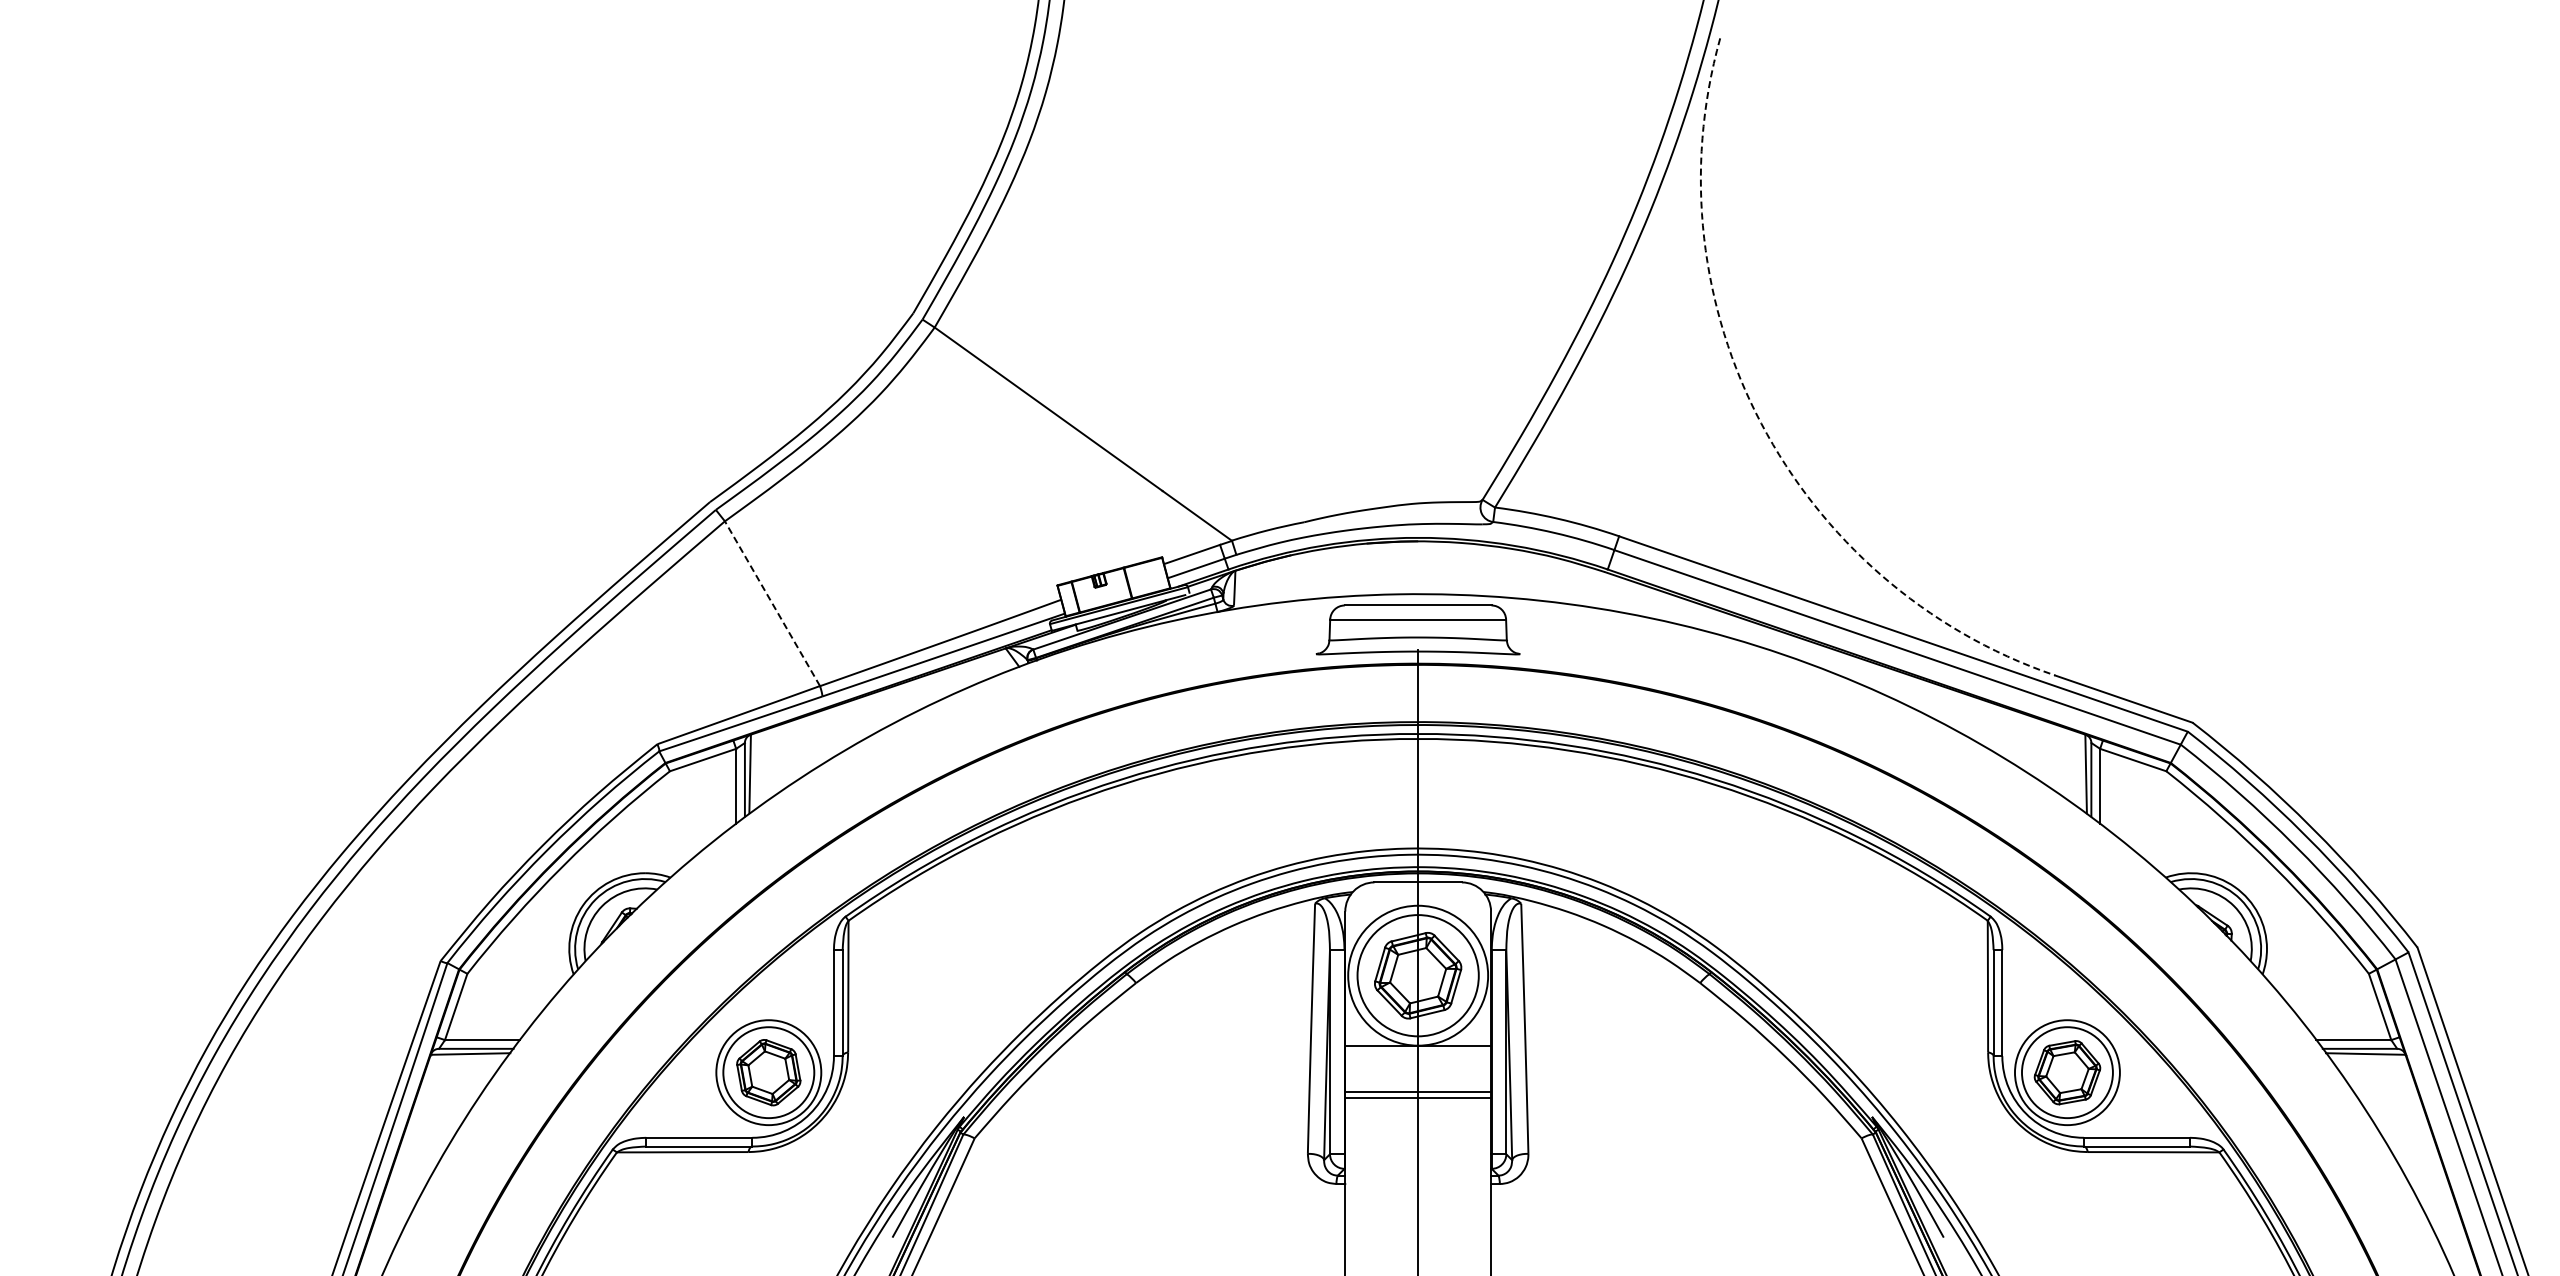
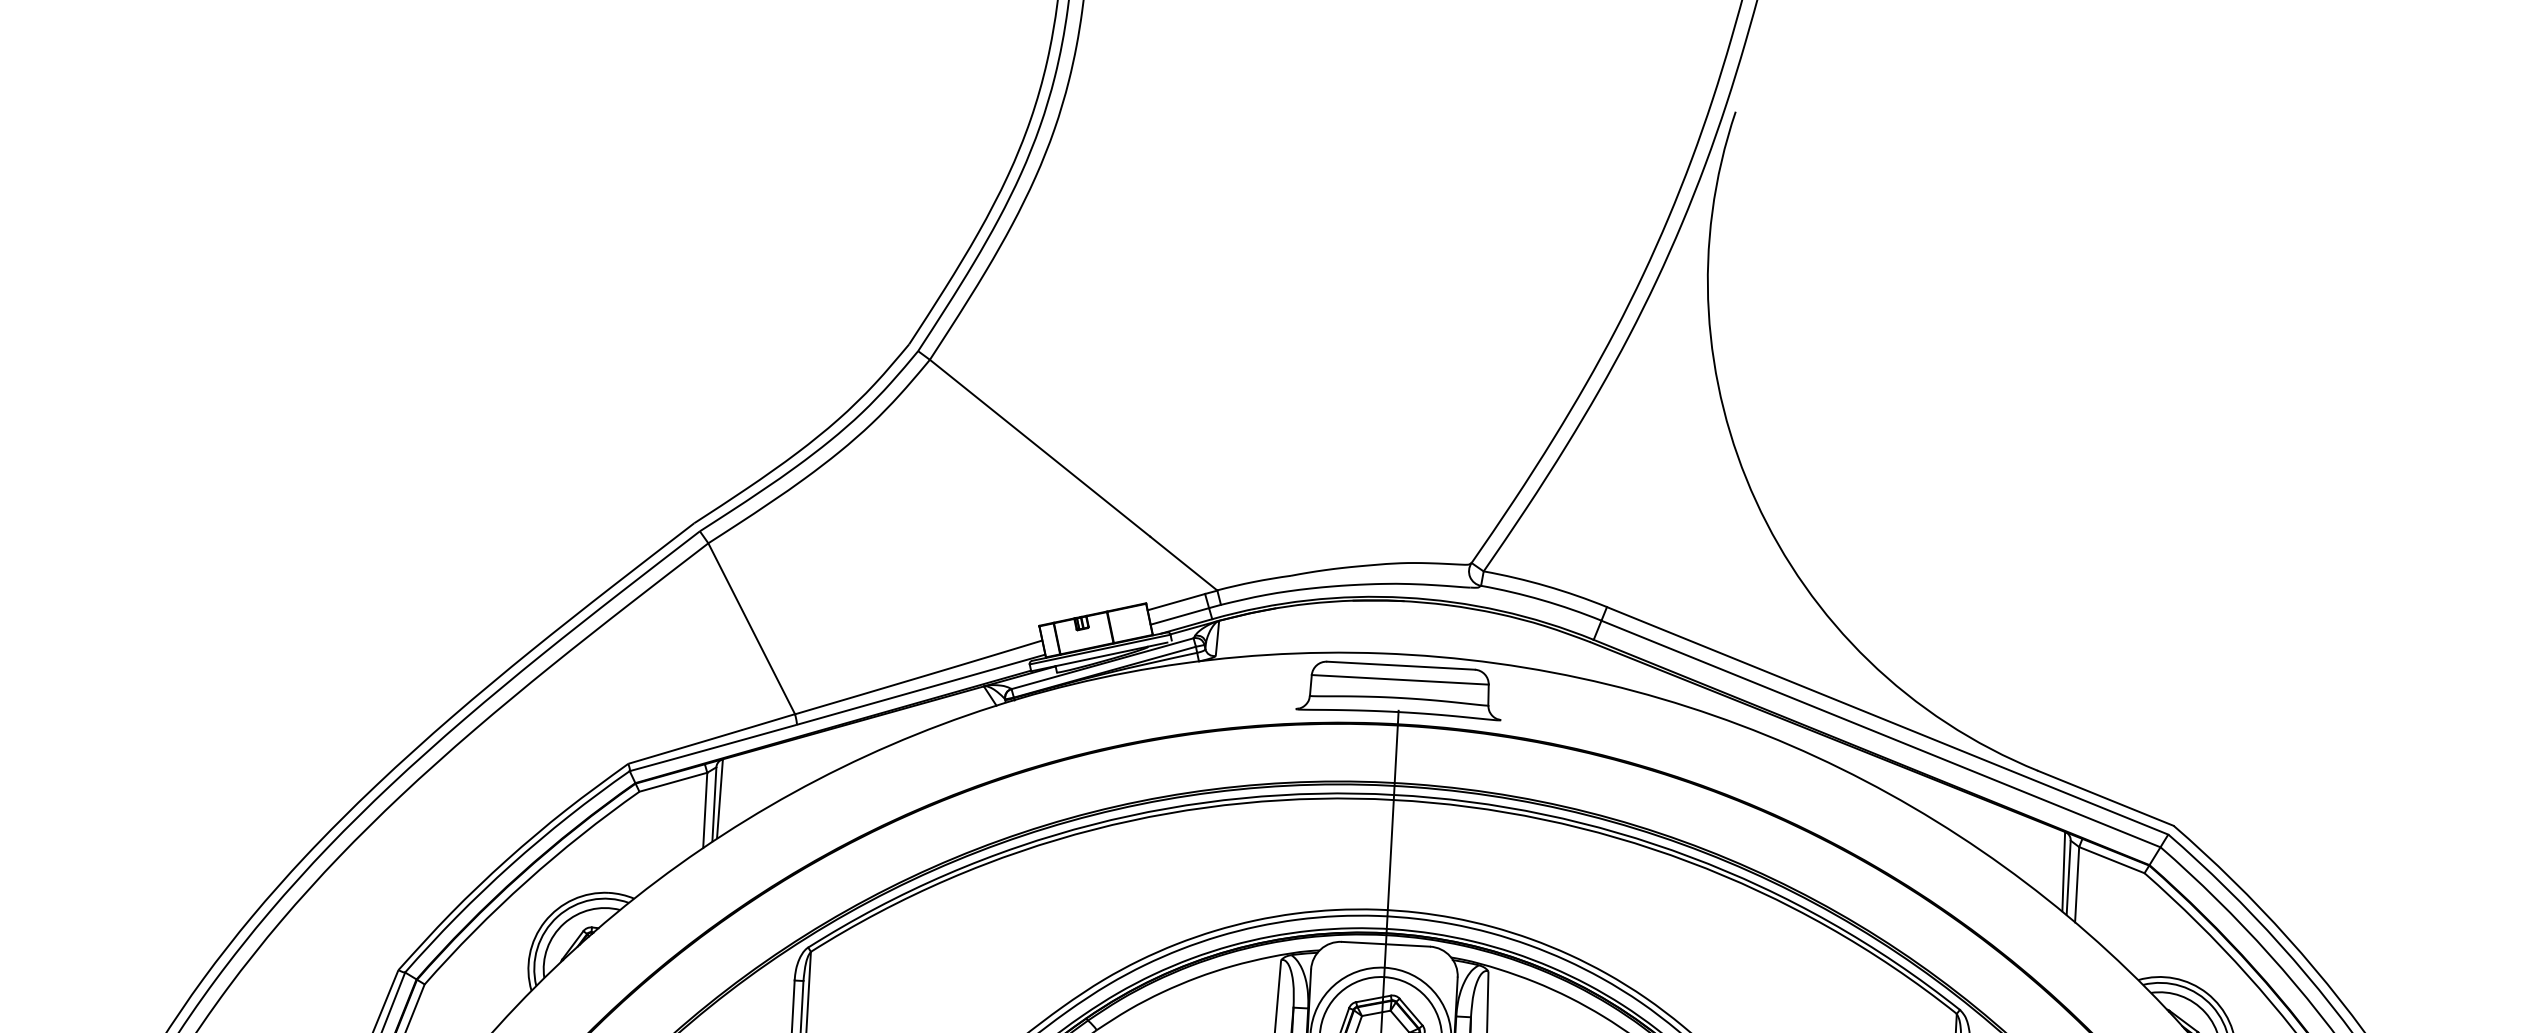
arc: (1761, 423) -> (1756, 501), dashed -> solid
line: (772, 603) -> (751, 628), dashed -> solid

